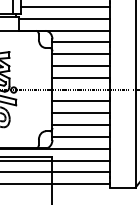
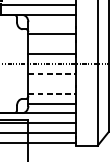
line: (80, 42) -> (51, 24), removed
line: (80, 66) -> (51, 44), removed
line: (81, 101) -> (52, 73), solid -> dashed
line: (80, 113) -> (51, 83), removed
line: (81, 125) -> (52, 93), solid -> dashed

